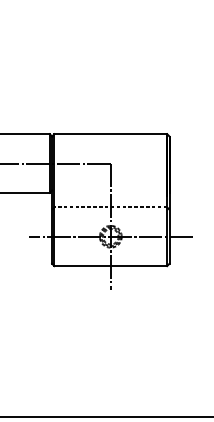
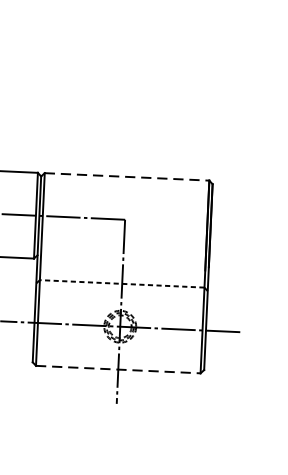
line: (111, 134) -> (128, 177), solid -> dashed
line: (111, 266) -> (119, 370), solid -> dashed

